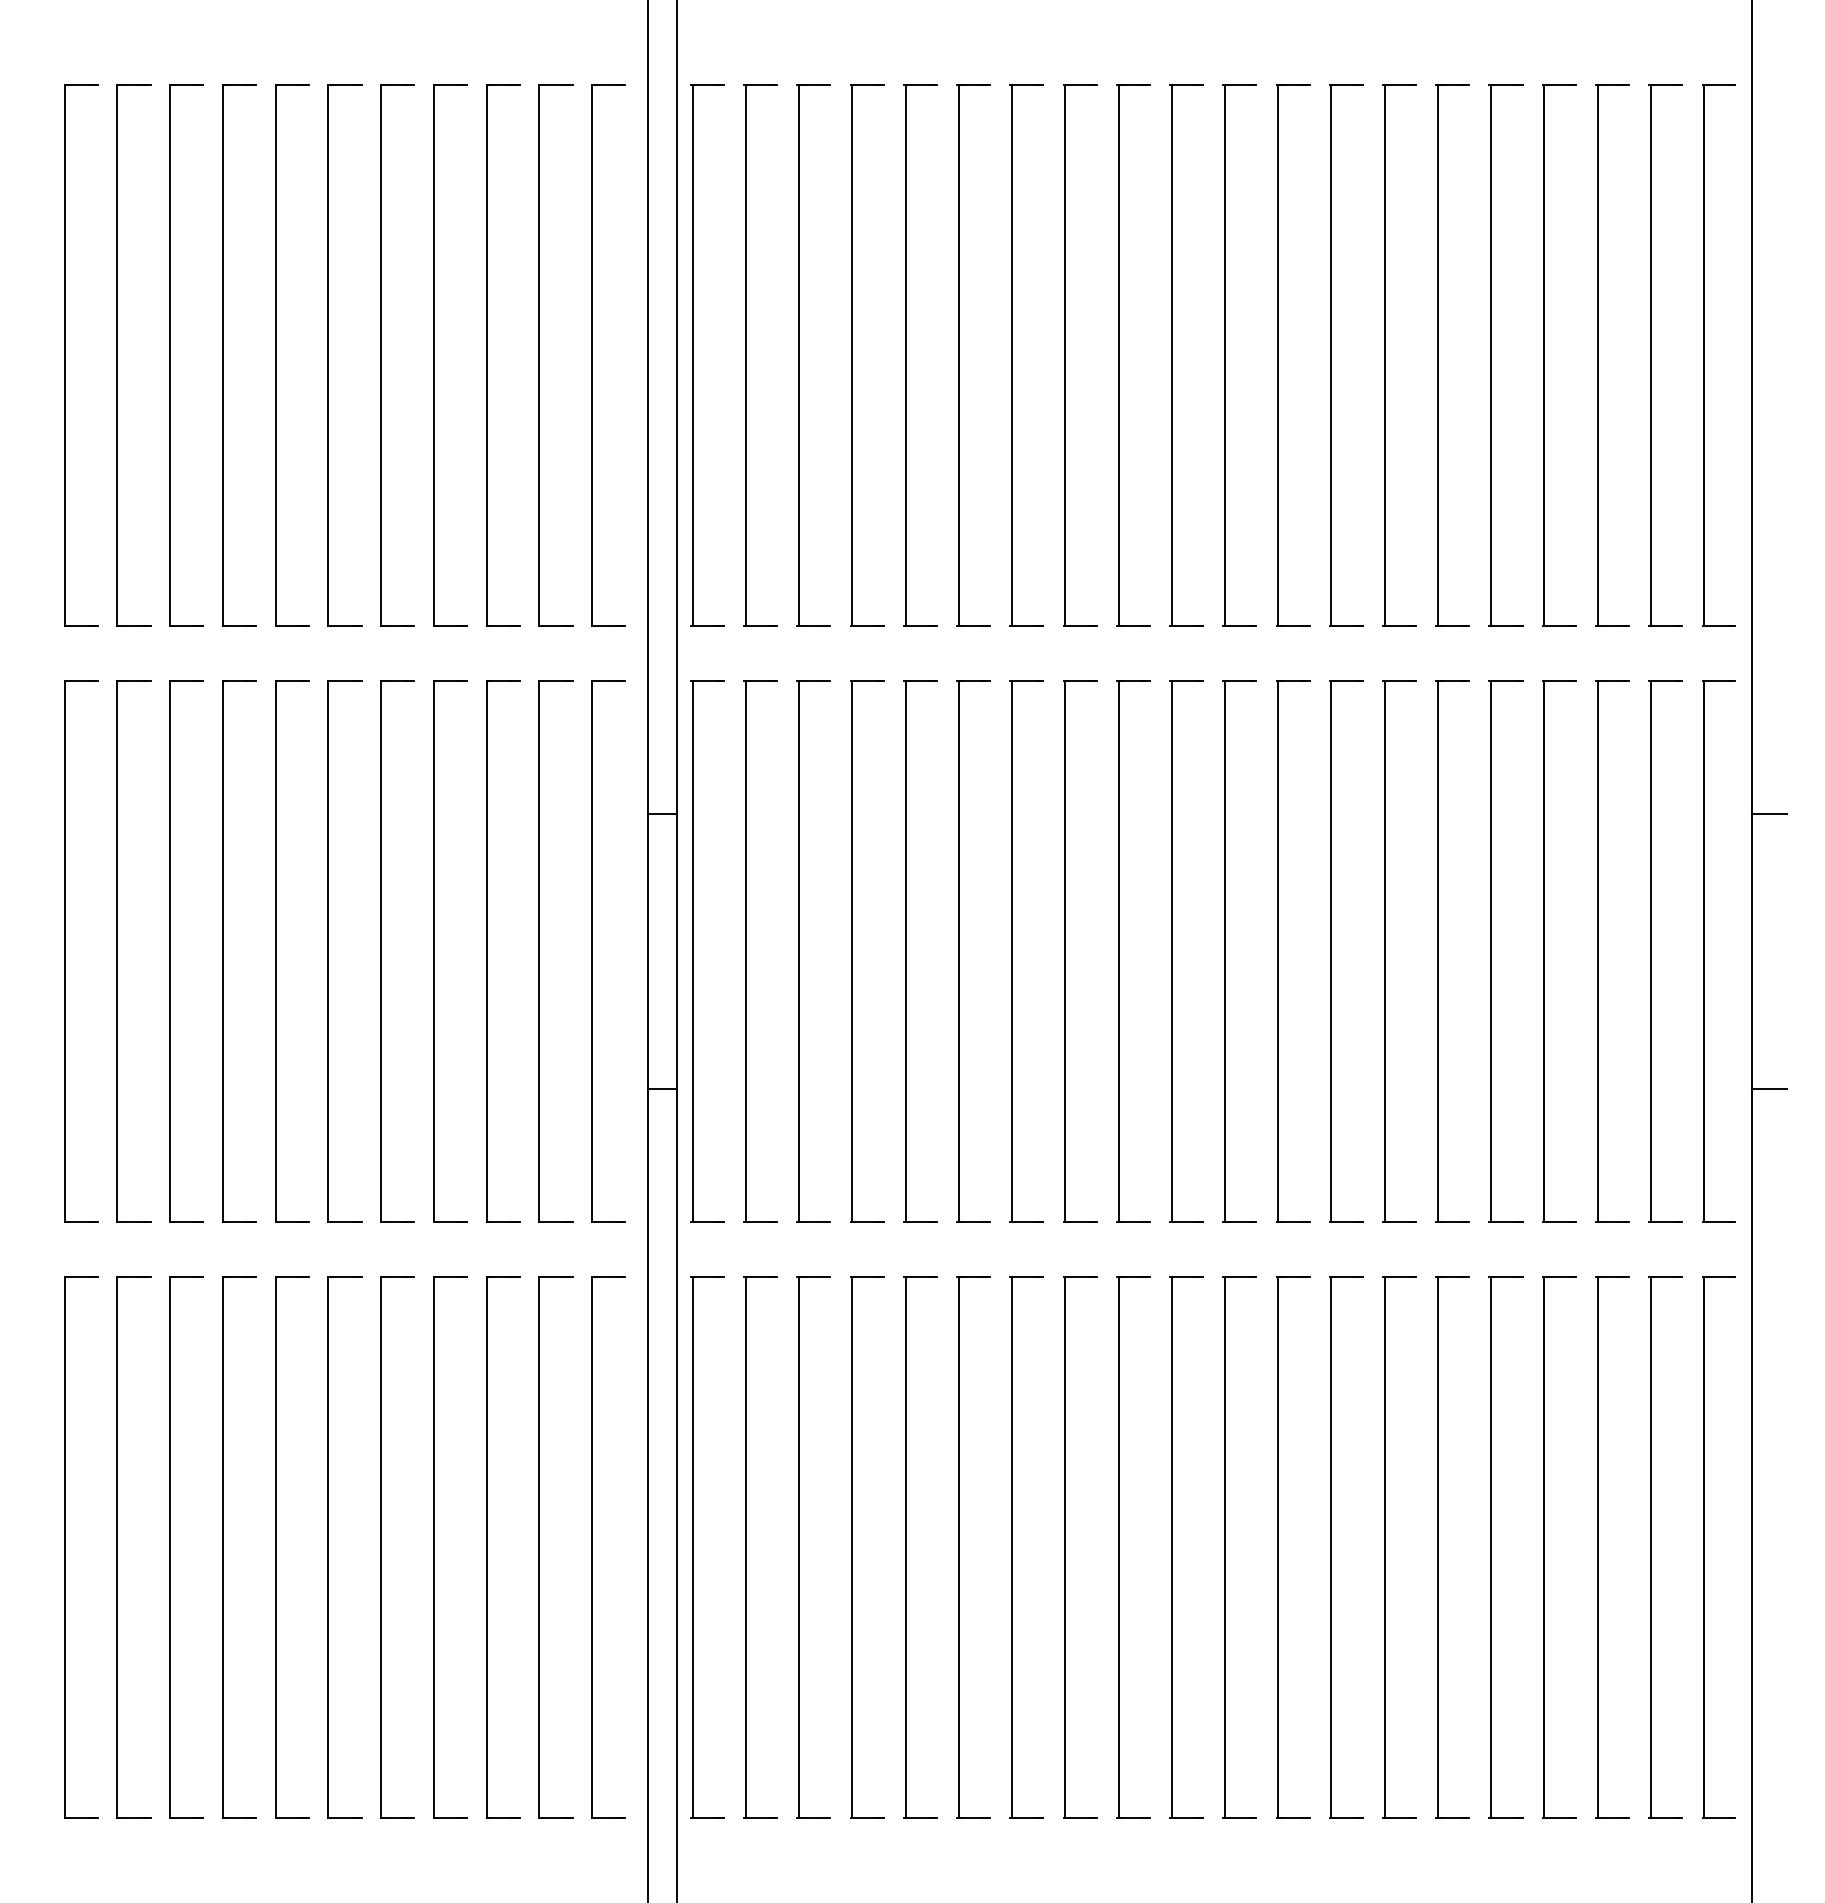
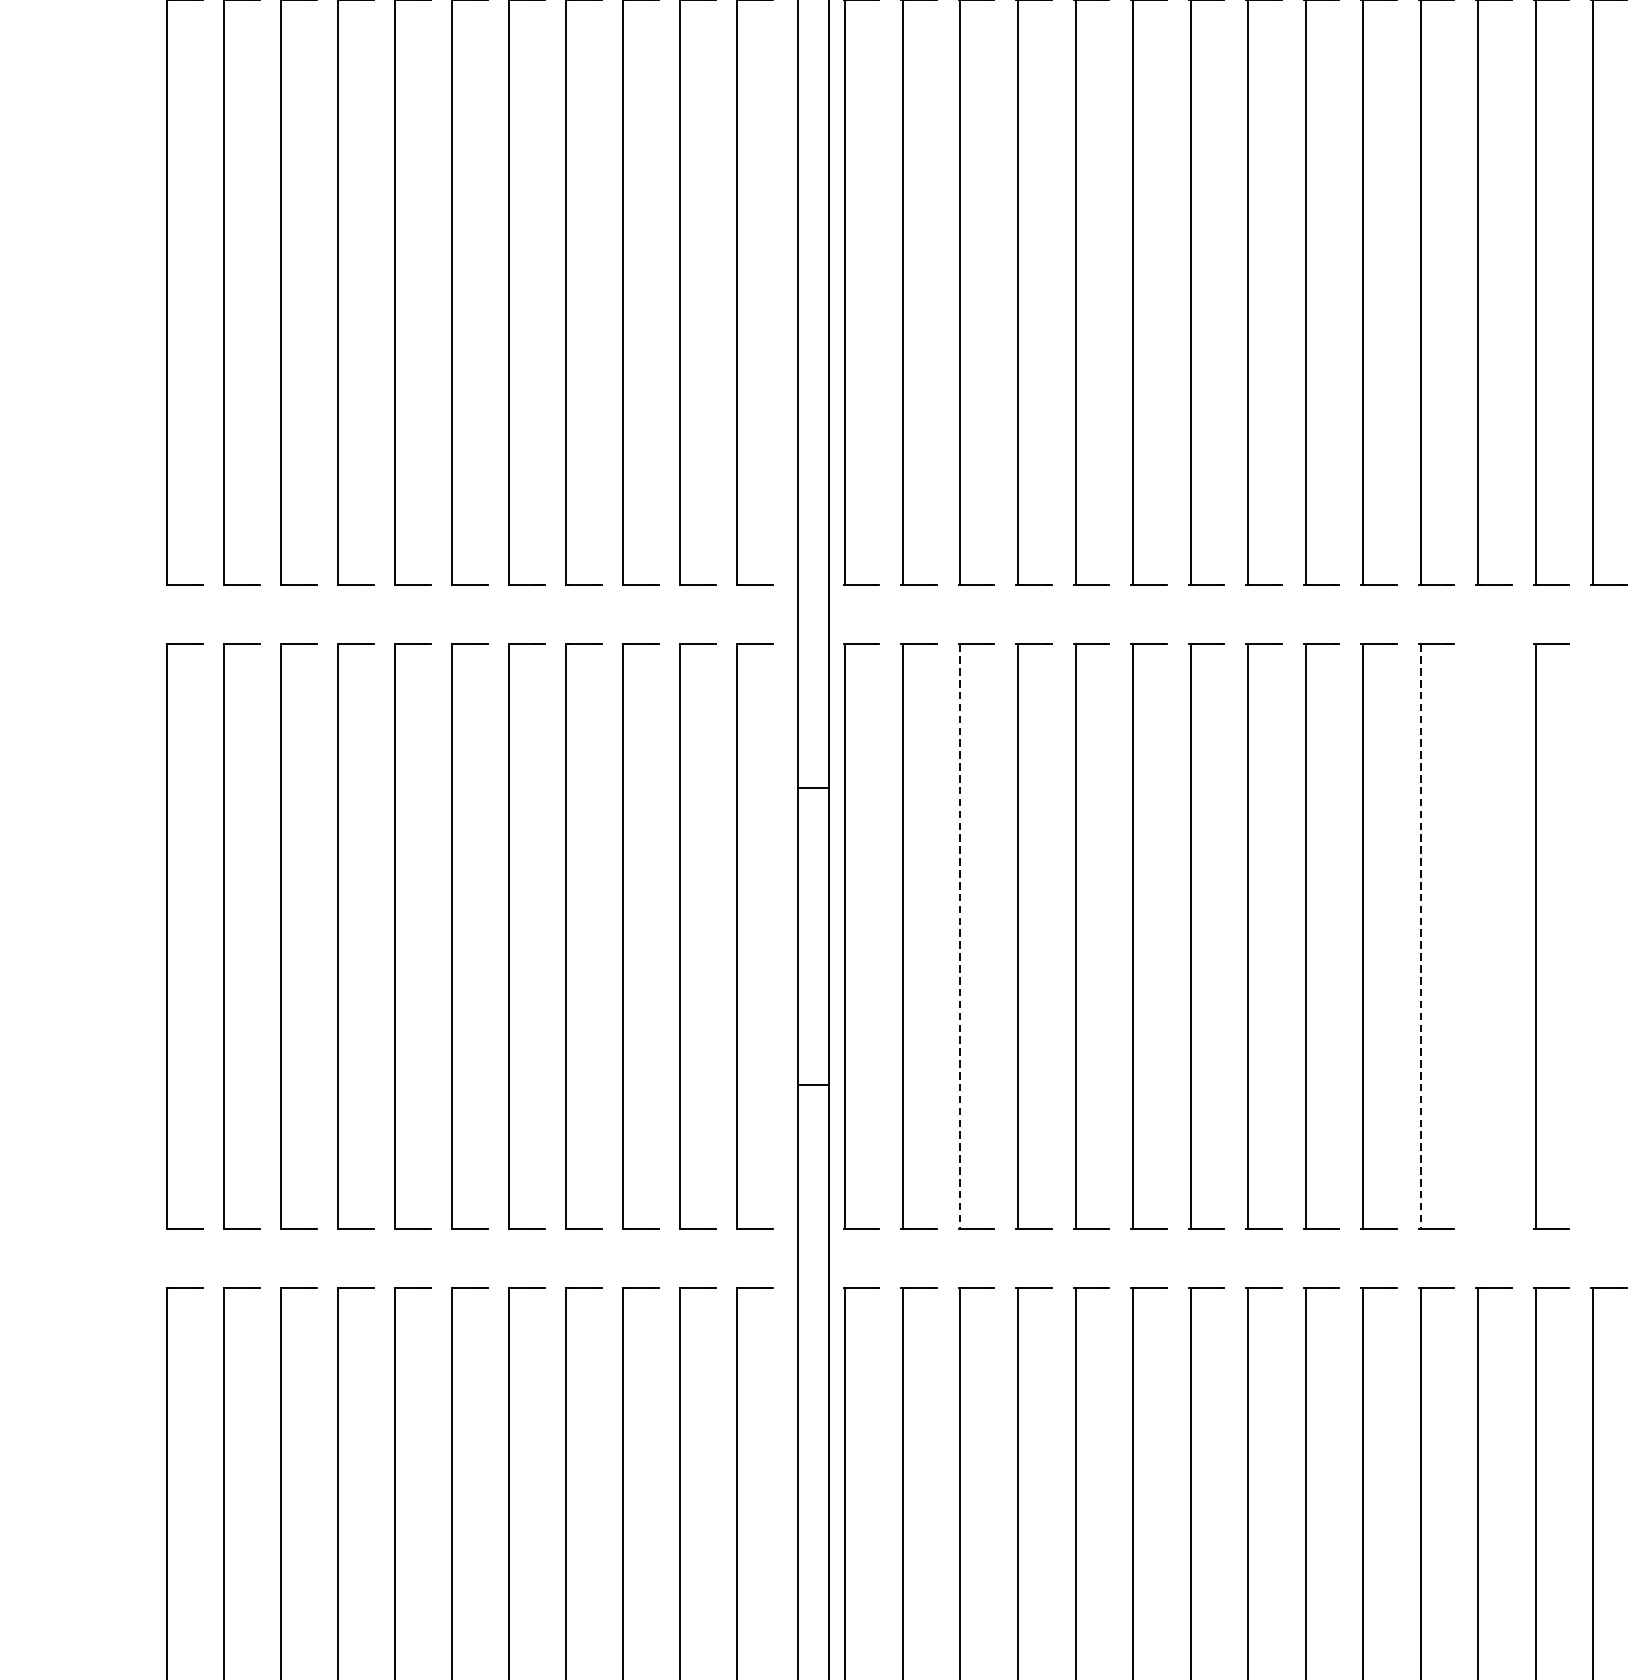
line: (799, 951) -> (960, 936), solid -> dashed
line: (1224, 951) -> (1420, 936), solid -> dashed
part: (1278, 951) -> (1478, 936), removed
part: (1385, 951) -> (1593, 936), removed

